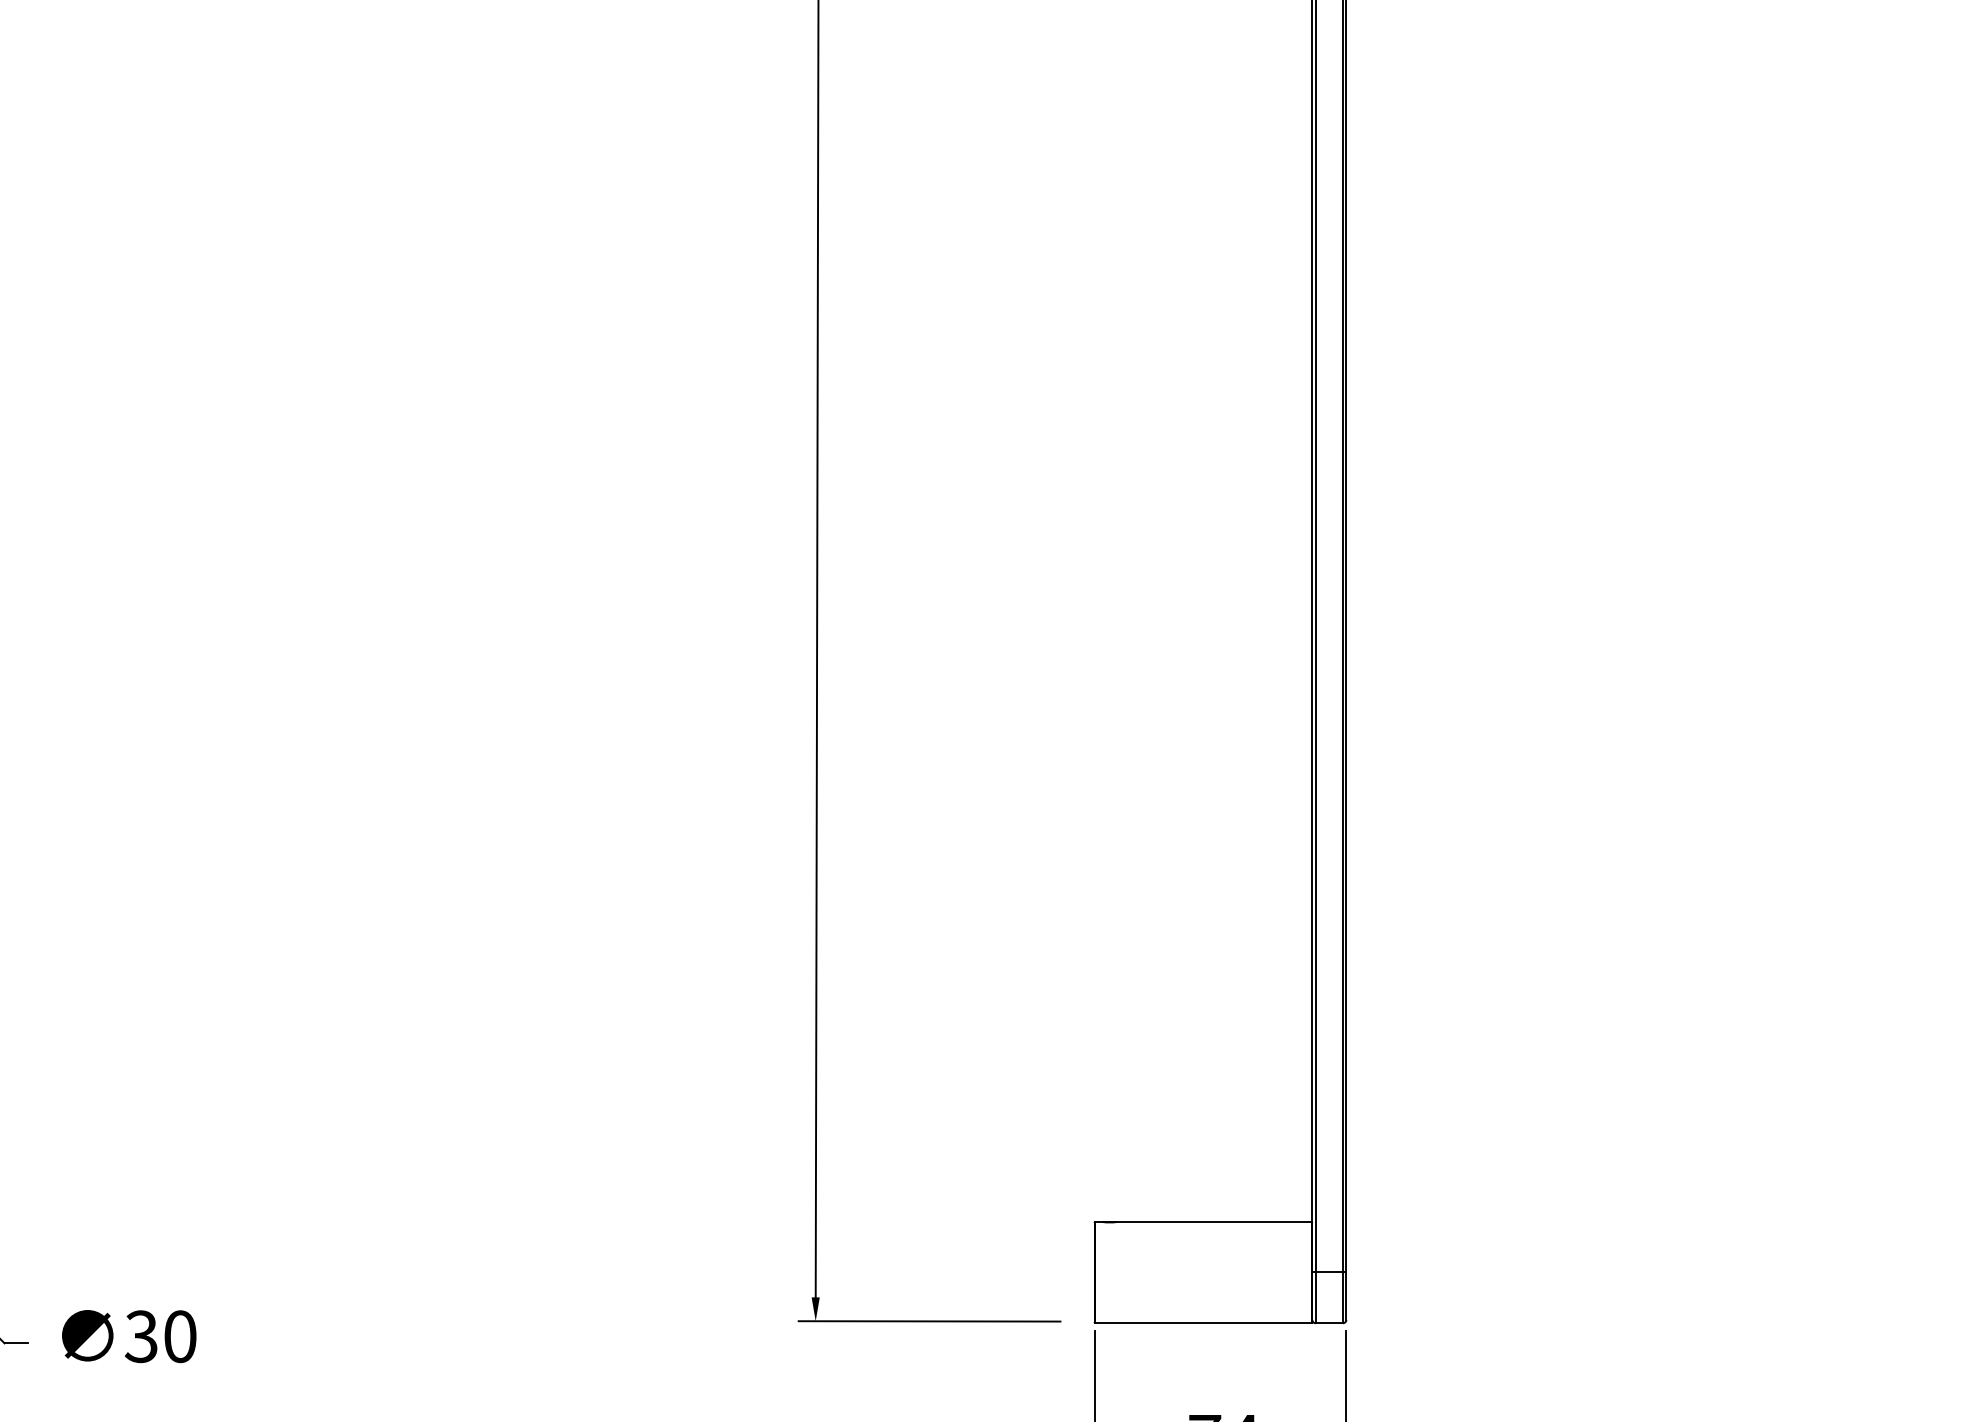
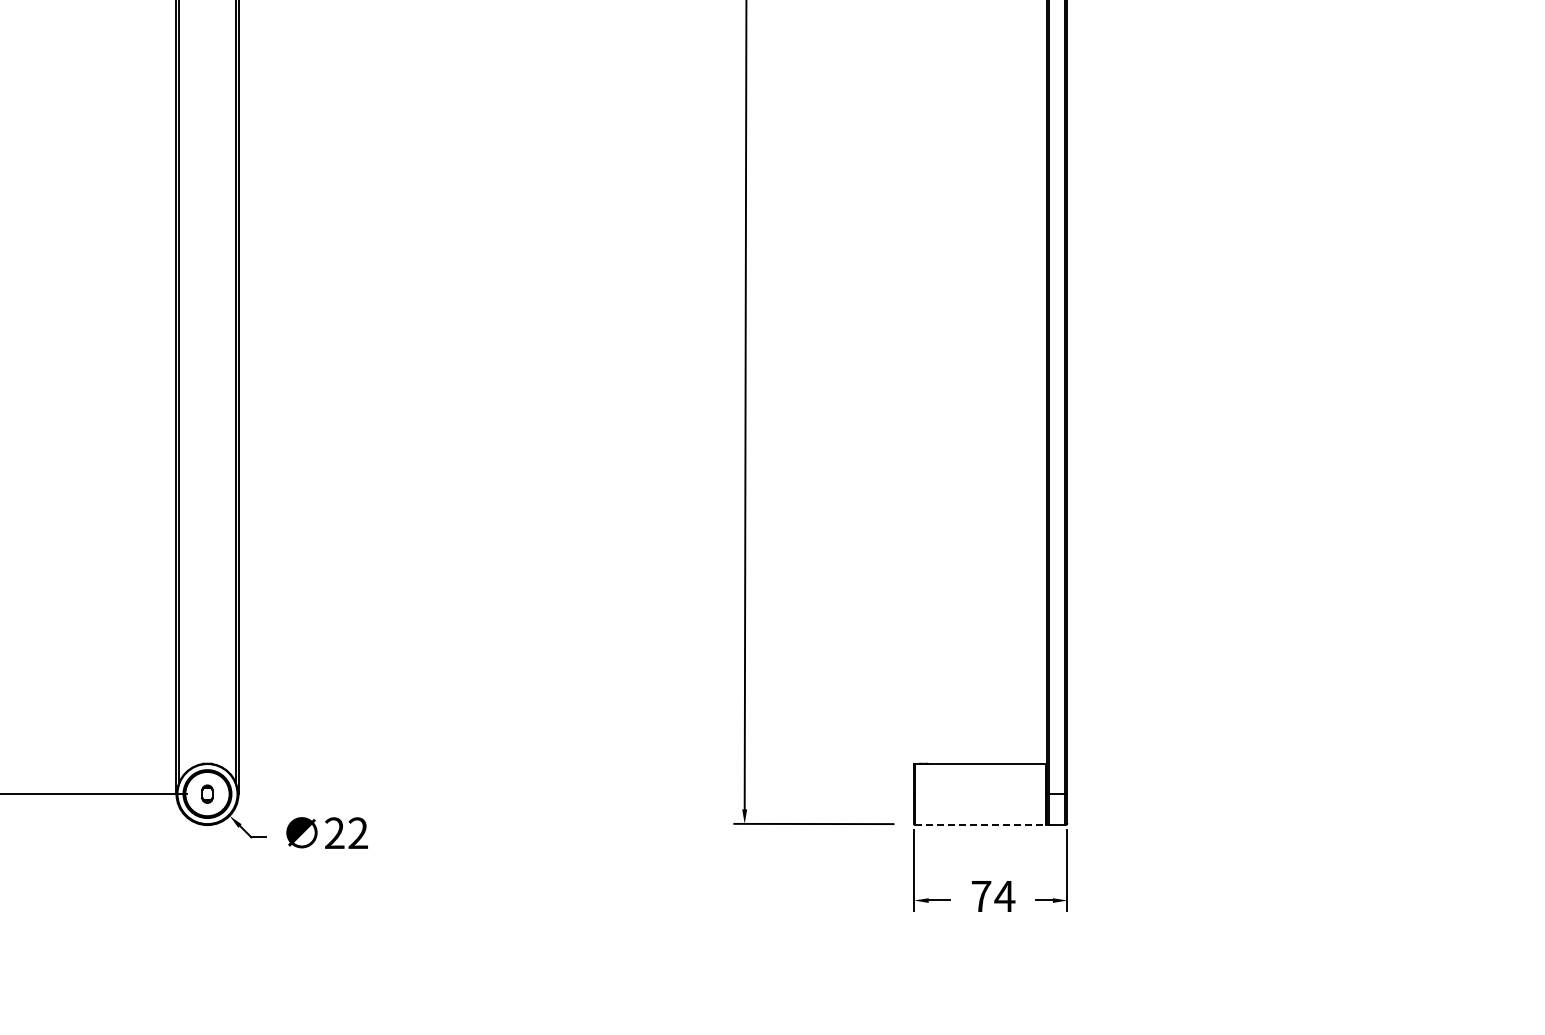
line: (1203, 1322) -> (980, 824), solid -> dashed
text: (160, 1337) -> (346, 833), 30 -> 22

